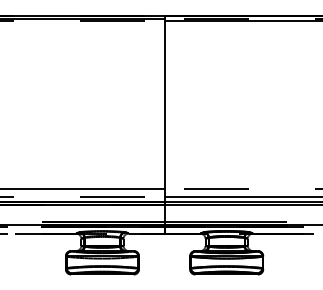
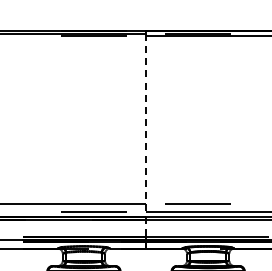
line: (164, 120) -> (145, 135), solid -> dashed

